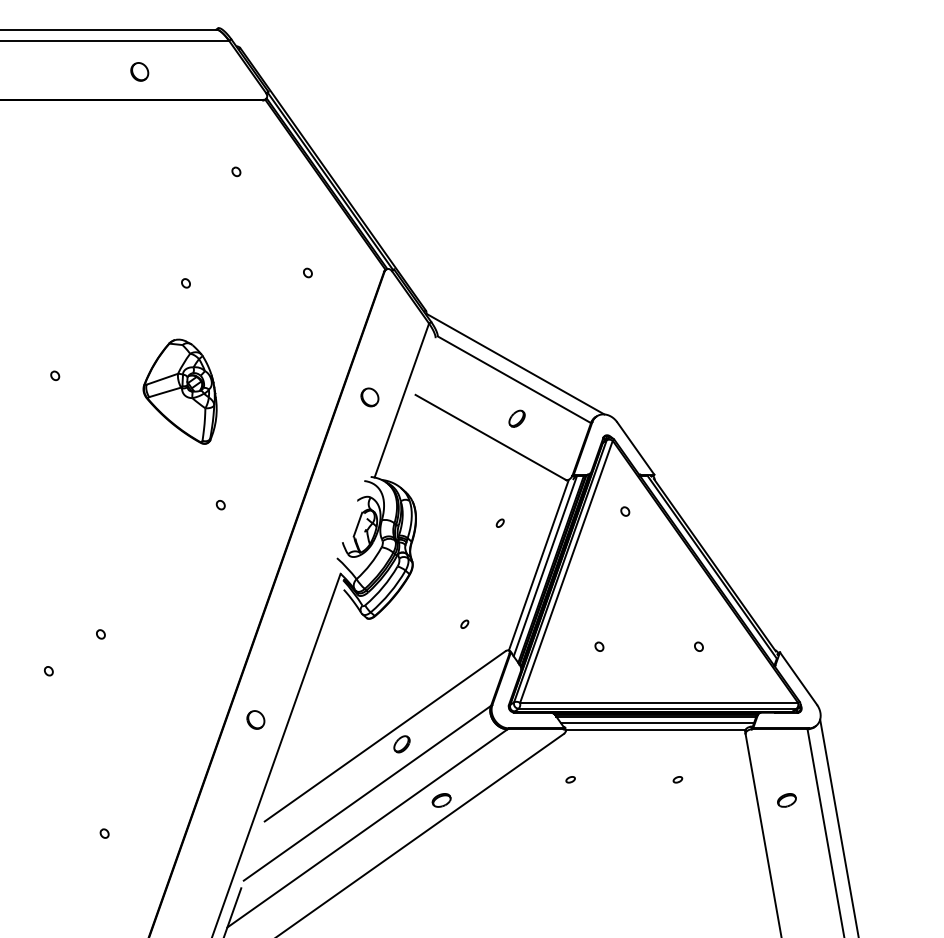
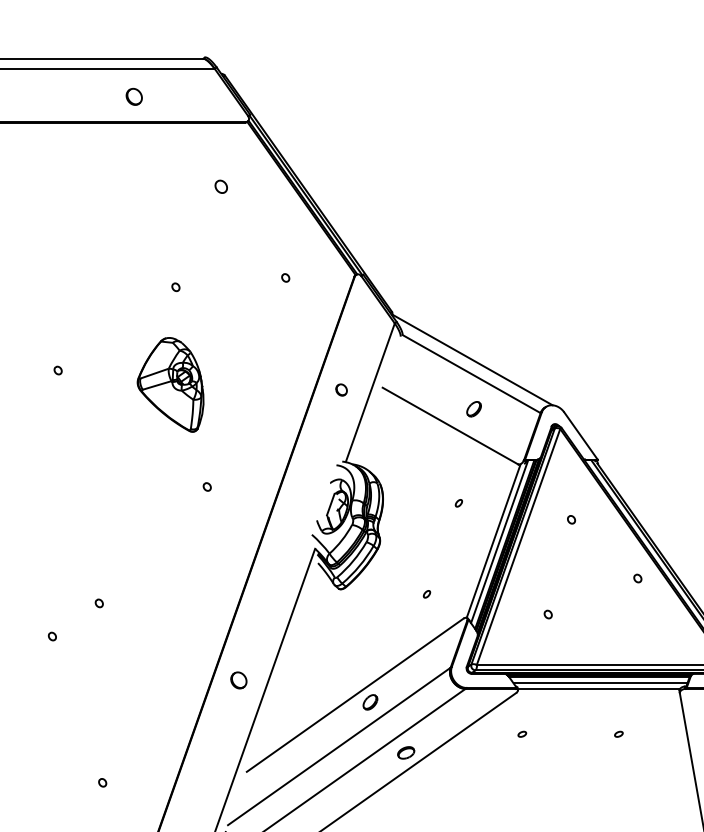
part: (236, 171) -> (221, 186), size x1.6
part: (369, 397) -> (341, 390), size x0.7
part: (625, 511) -> (571, 519), moved
part: (698, 646) -> (637, 578), moved

